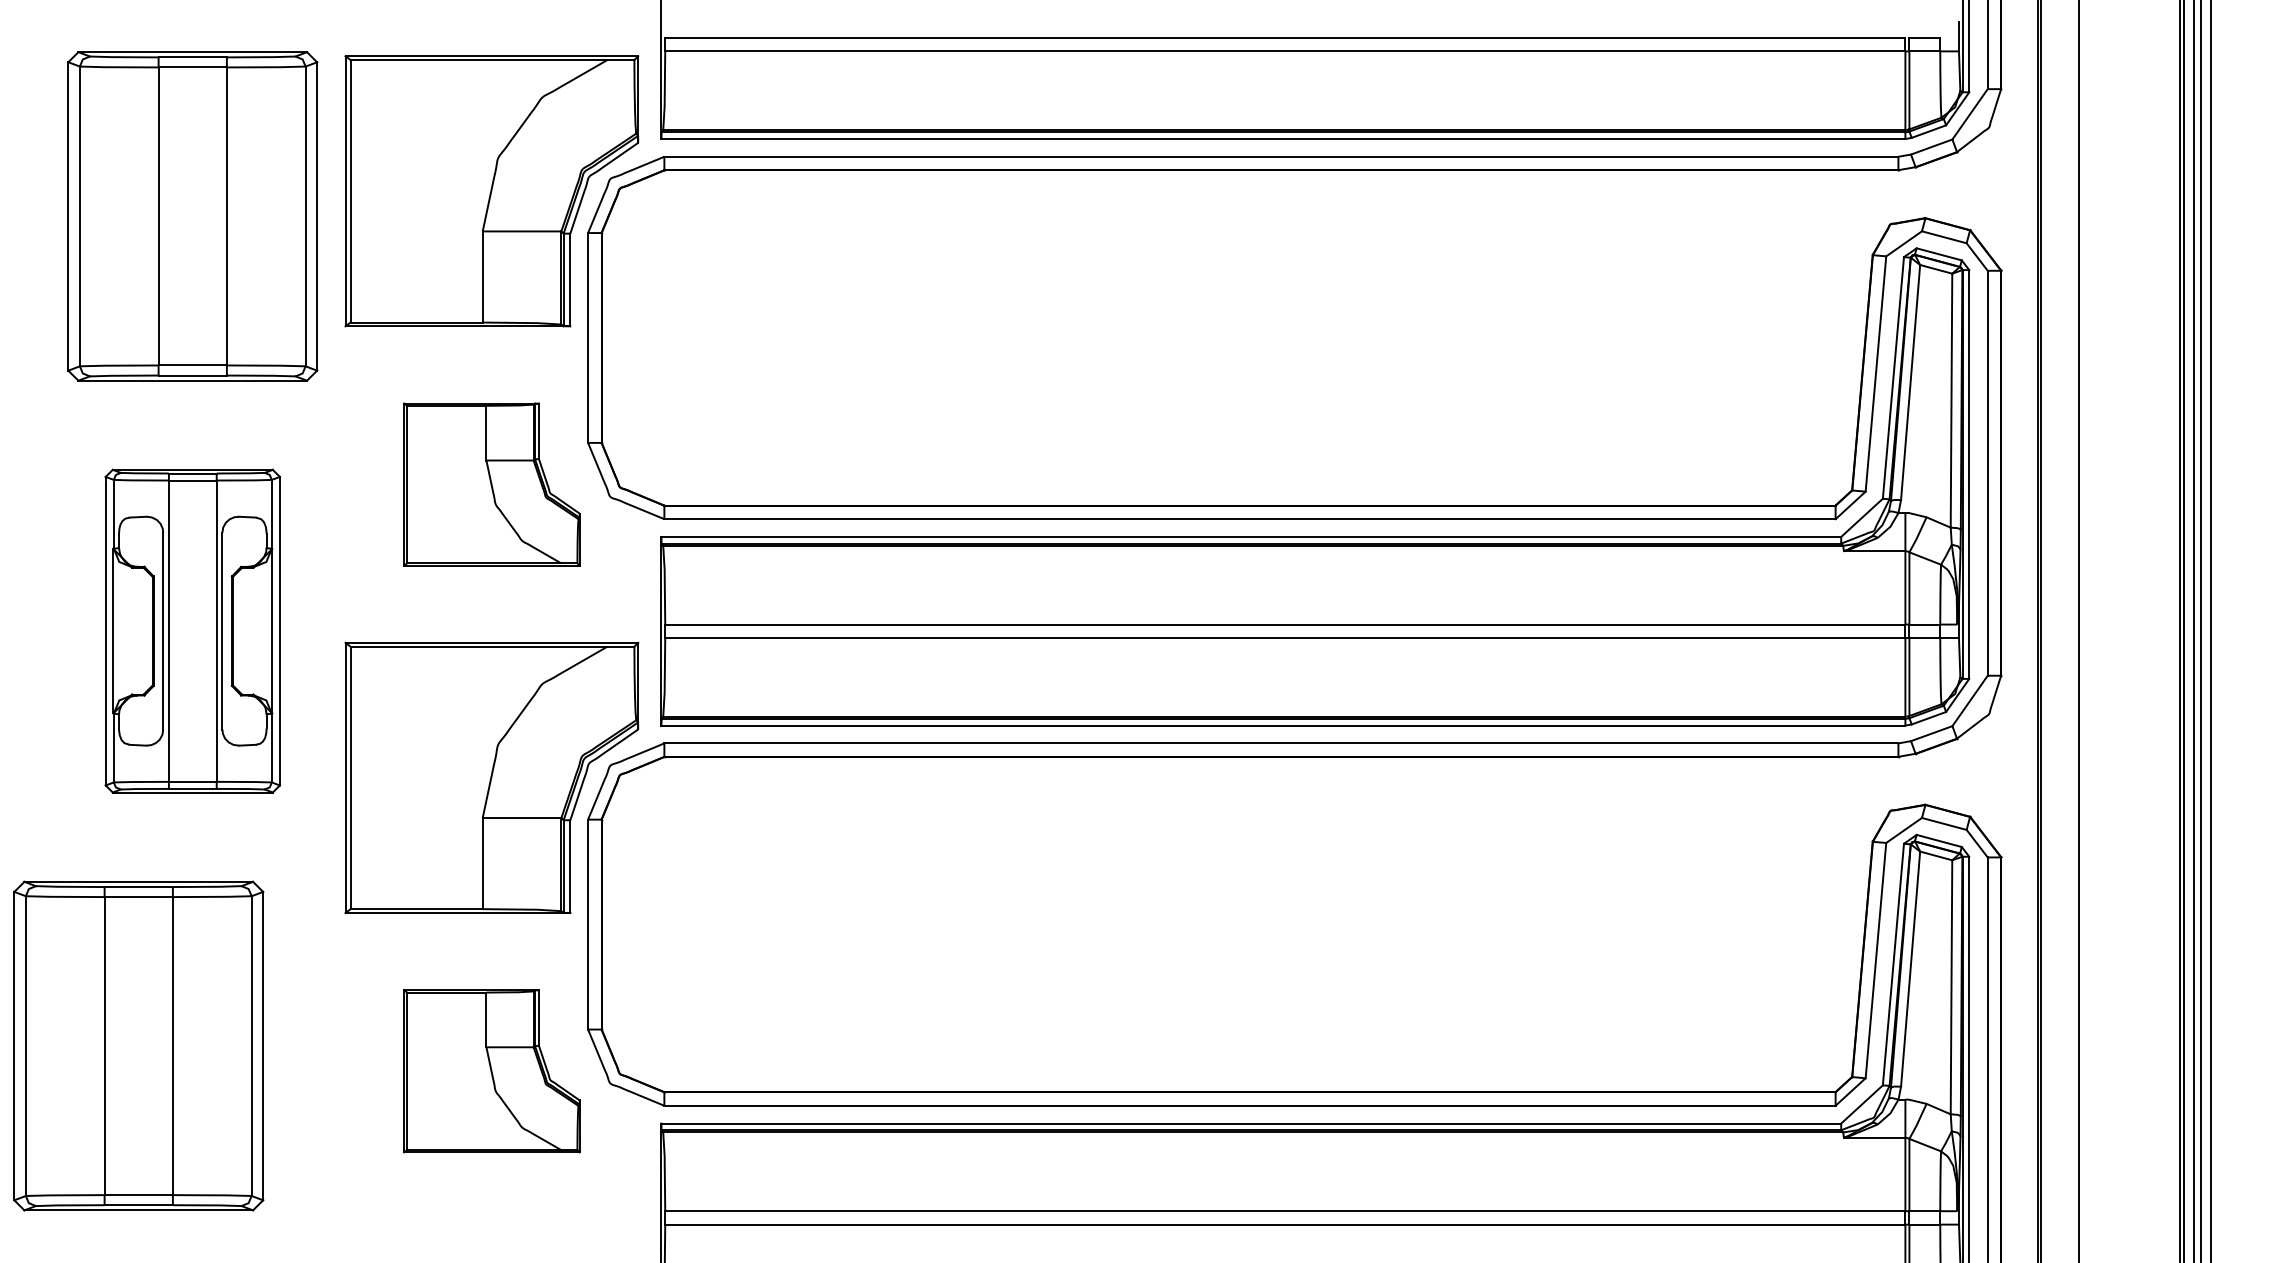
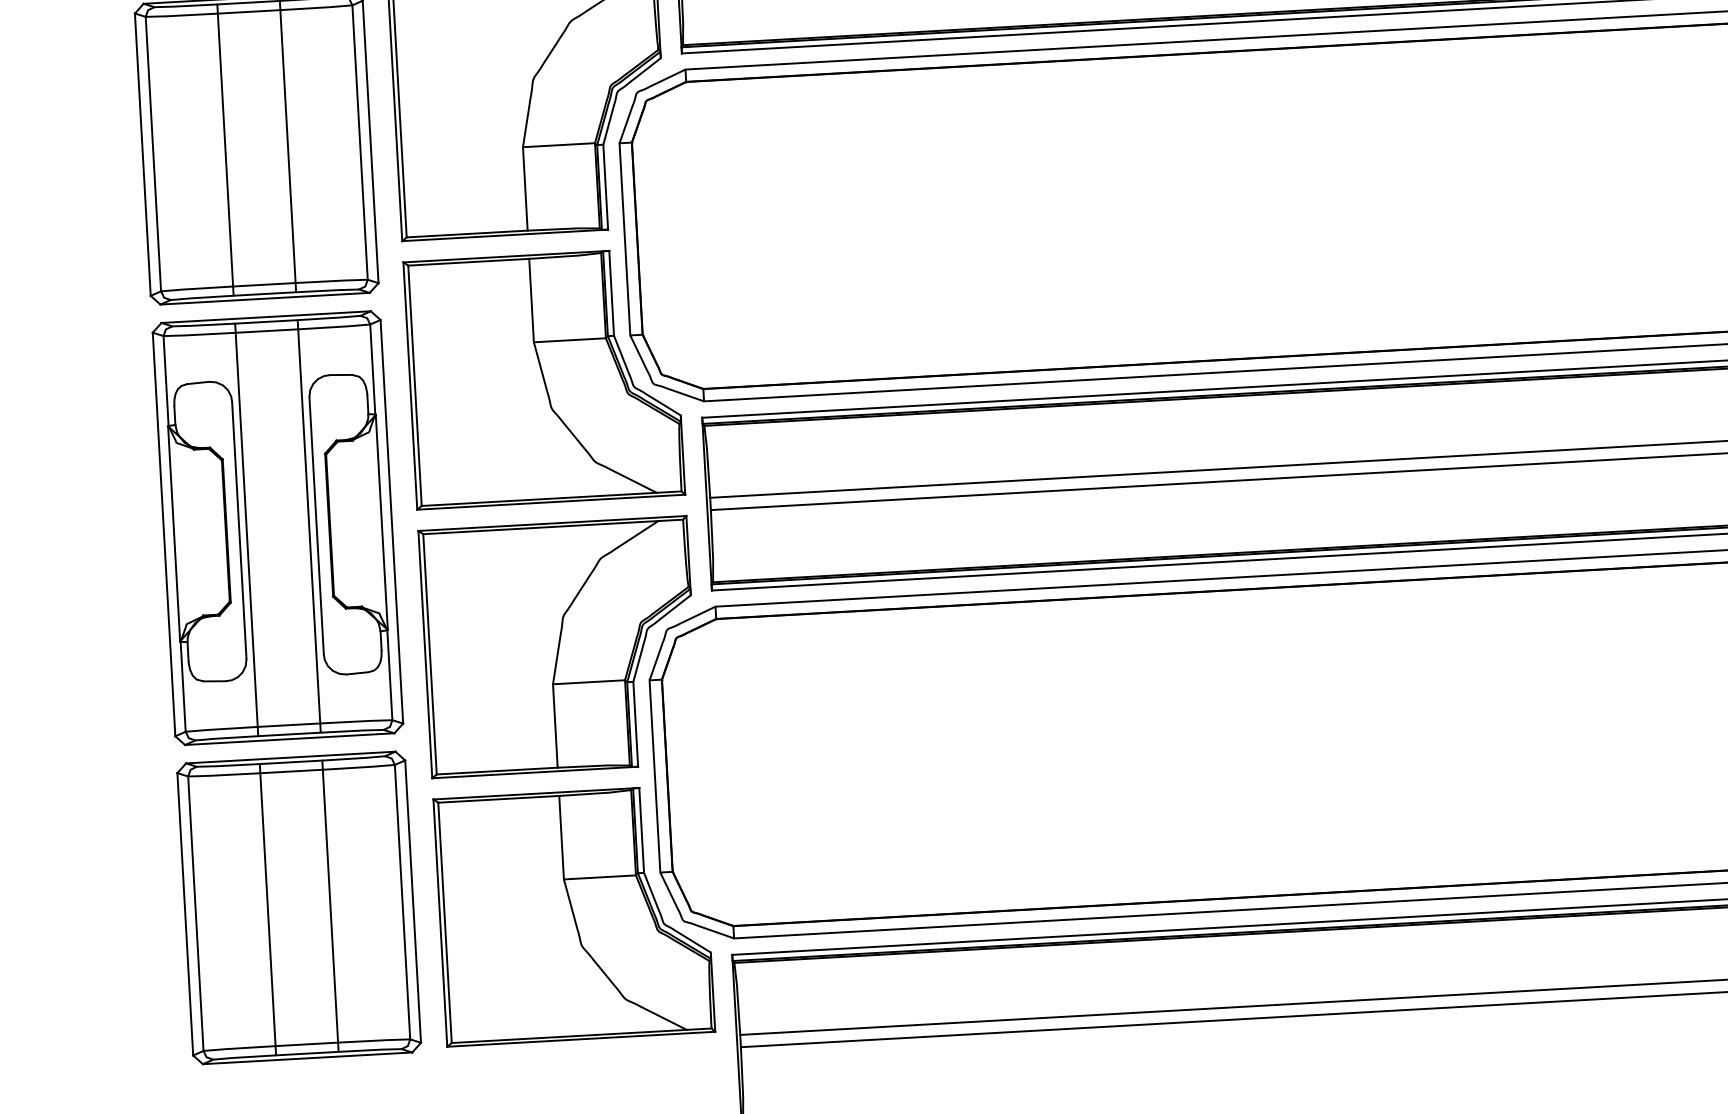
part: (491, 484) -> (543, 378), size x1.67
part: (192, 630) -> (277, 527), size x1.43
part: (138, 1045) -> (298, 907), moved
part: (491, 1071) -> (574, 915), size x1.67

